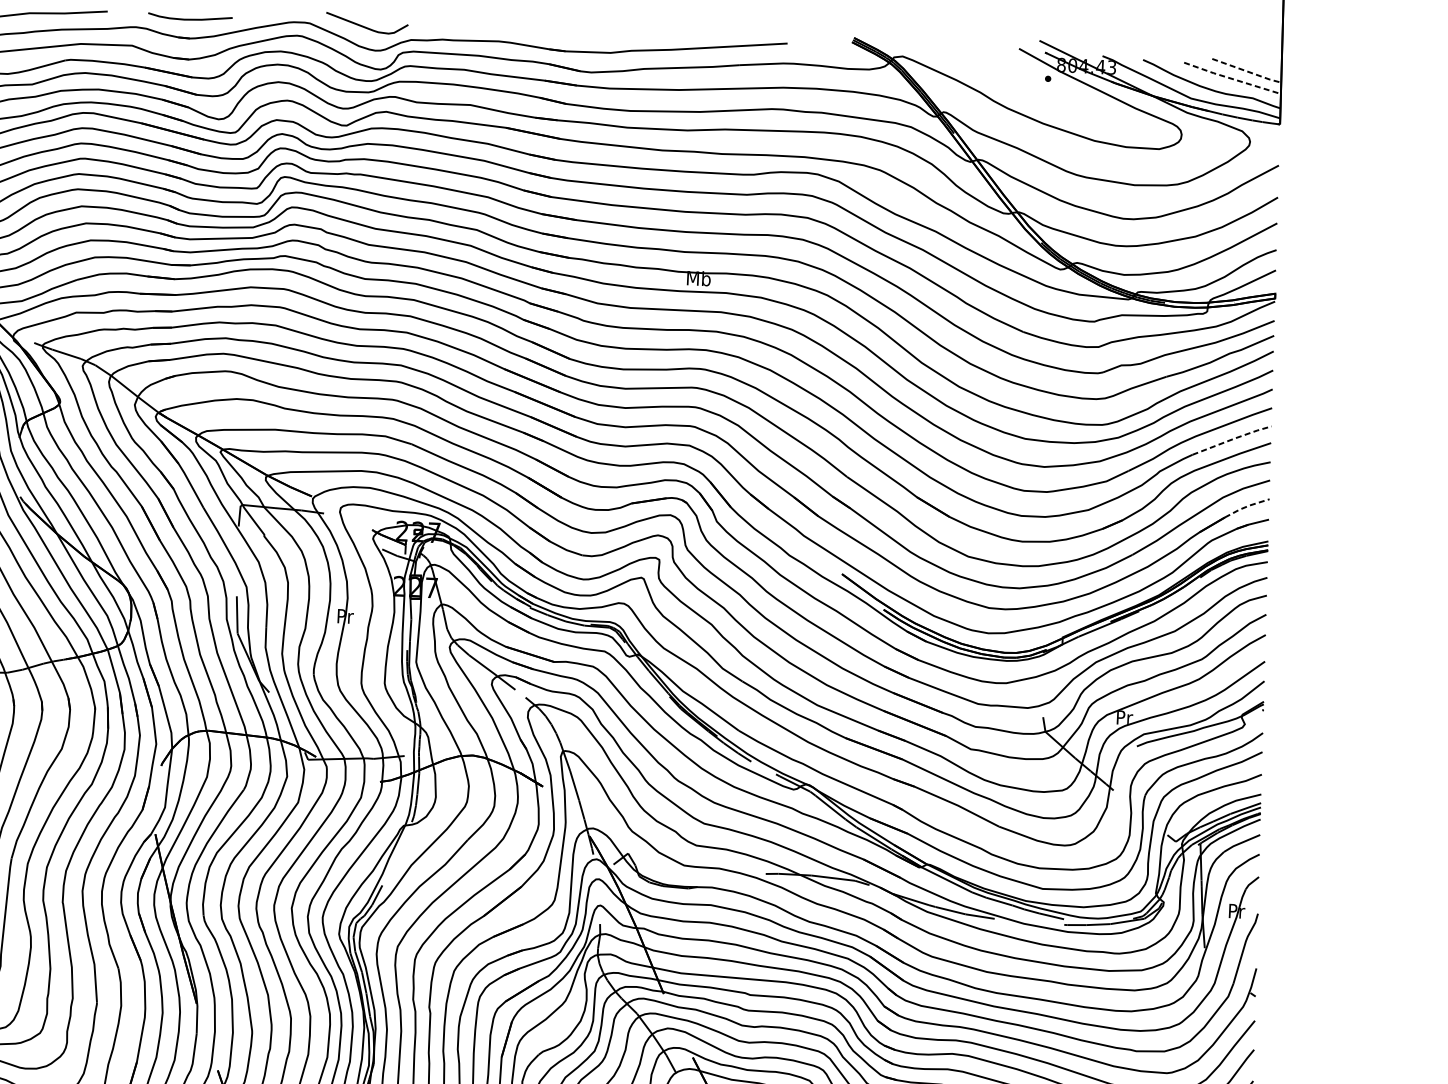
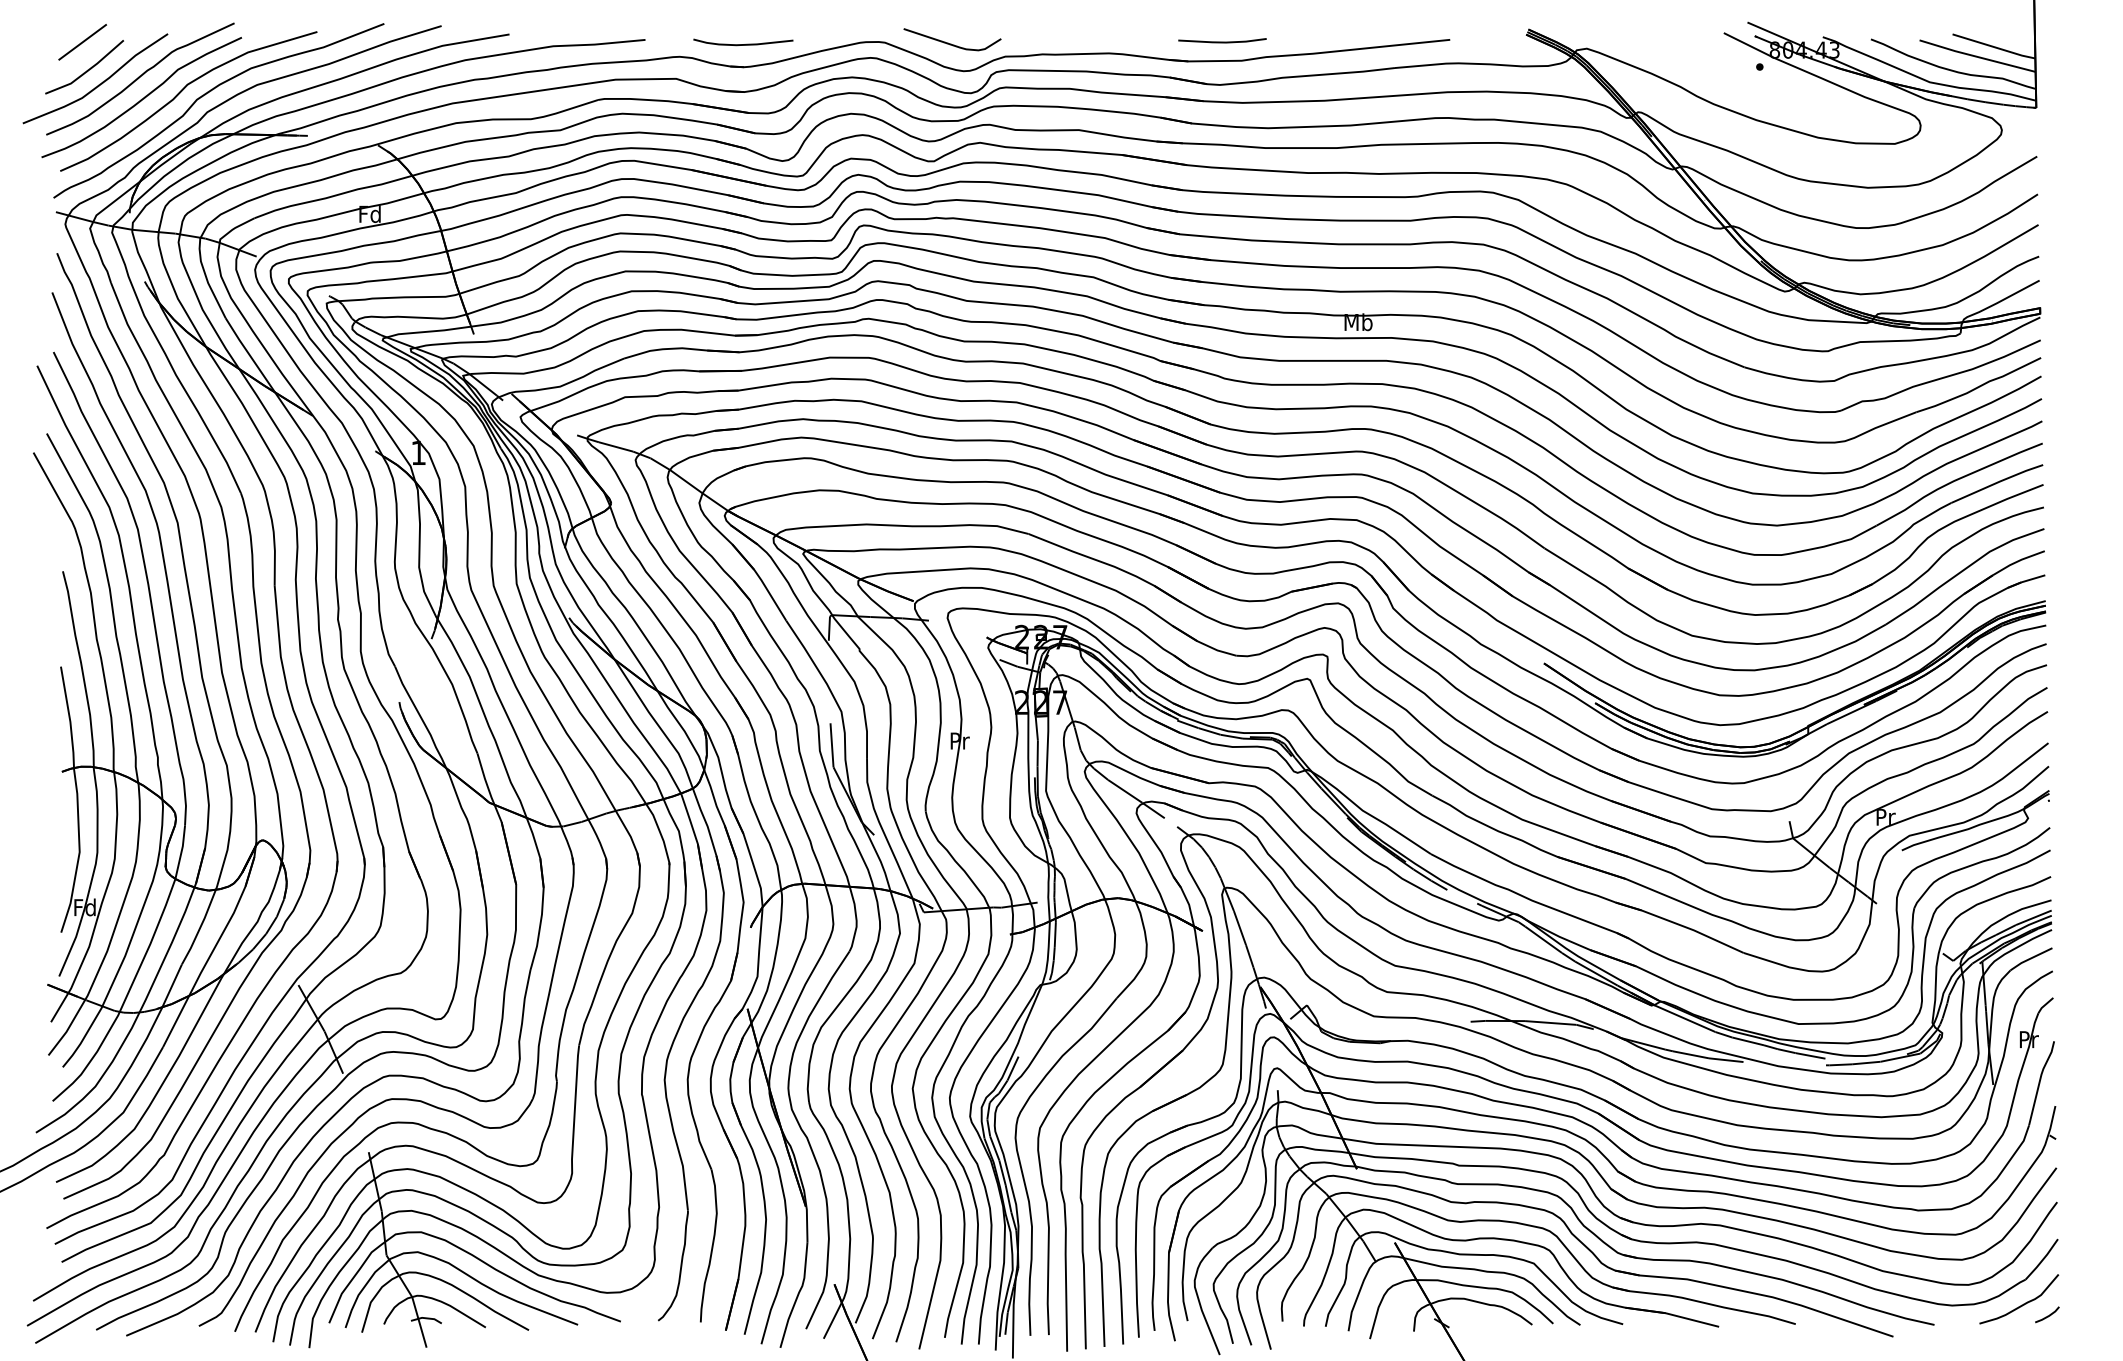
line: (595, 35) -> (1222, 41), added
line: (1247, 71) -> (1994, 47), dashed -> solid
line: (1232, 78) -> (1977, 56), dashed -> solid
line: (1233, 439) -> (1998, 482), dashed -> solid
line: (1246, 506) -> (2018, 561), dashed -> solid

